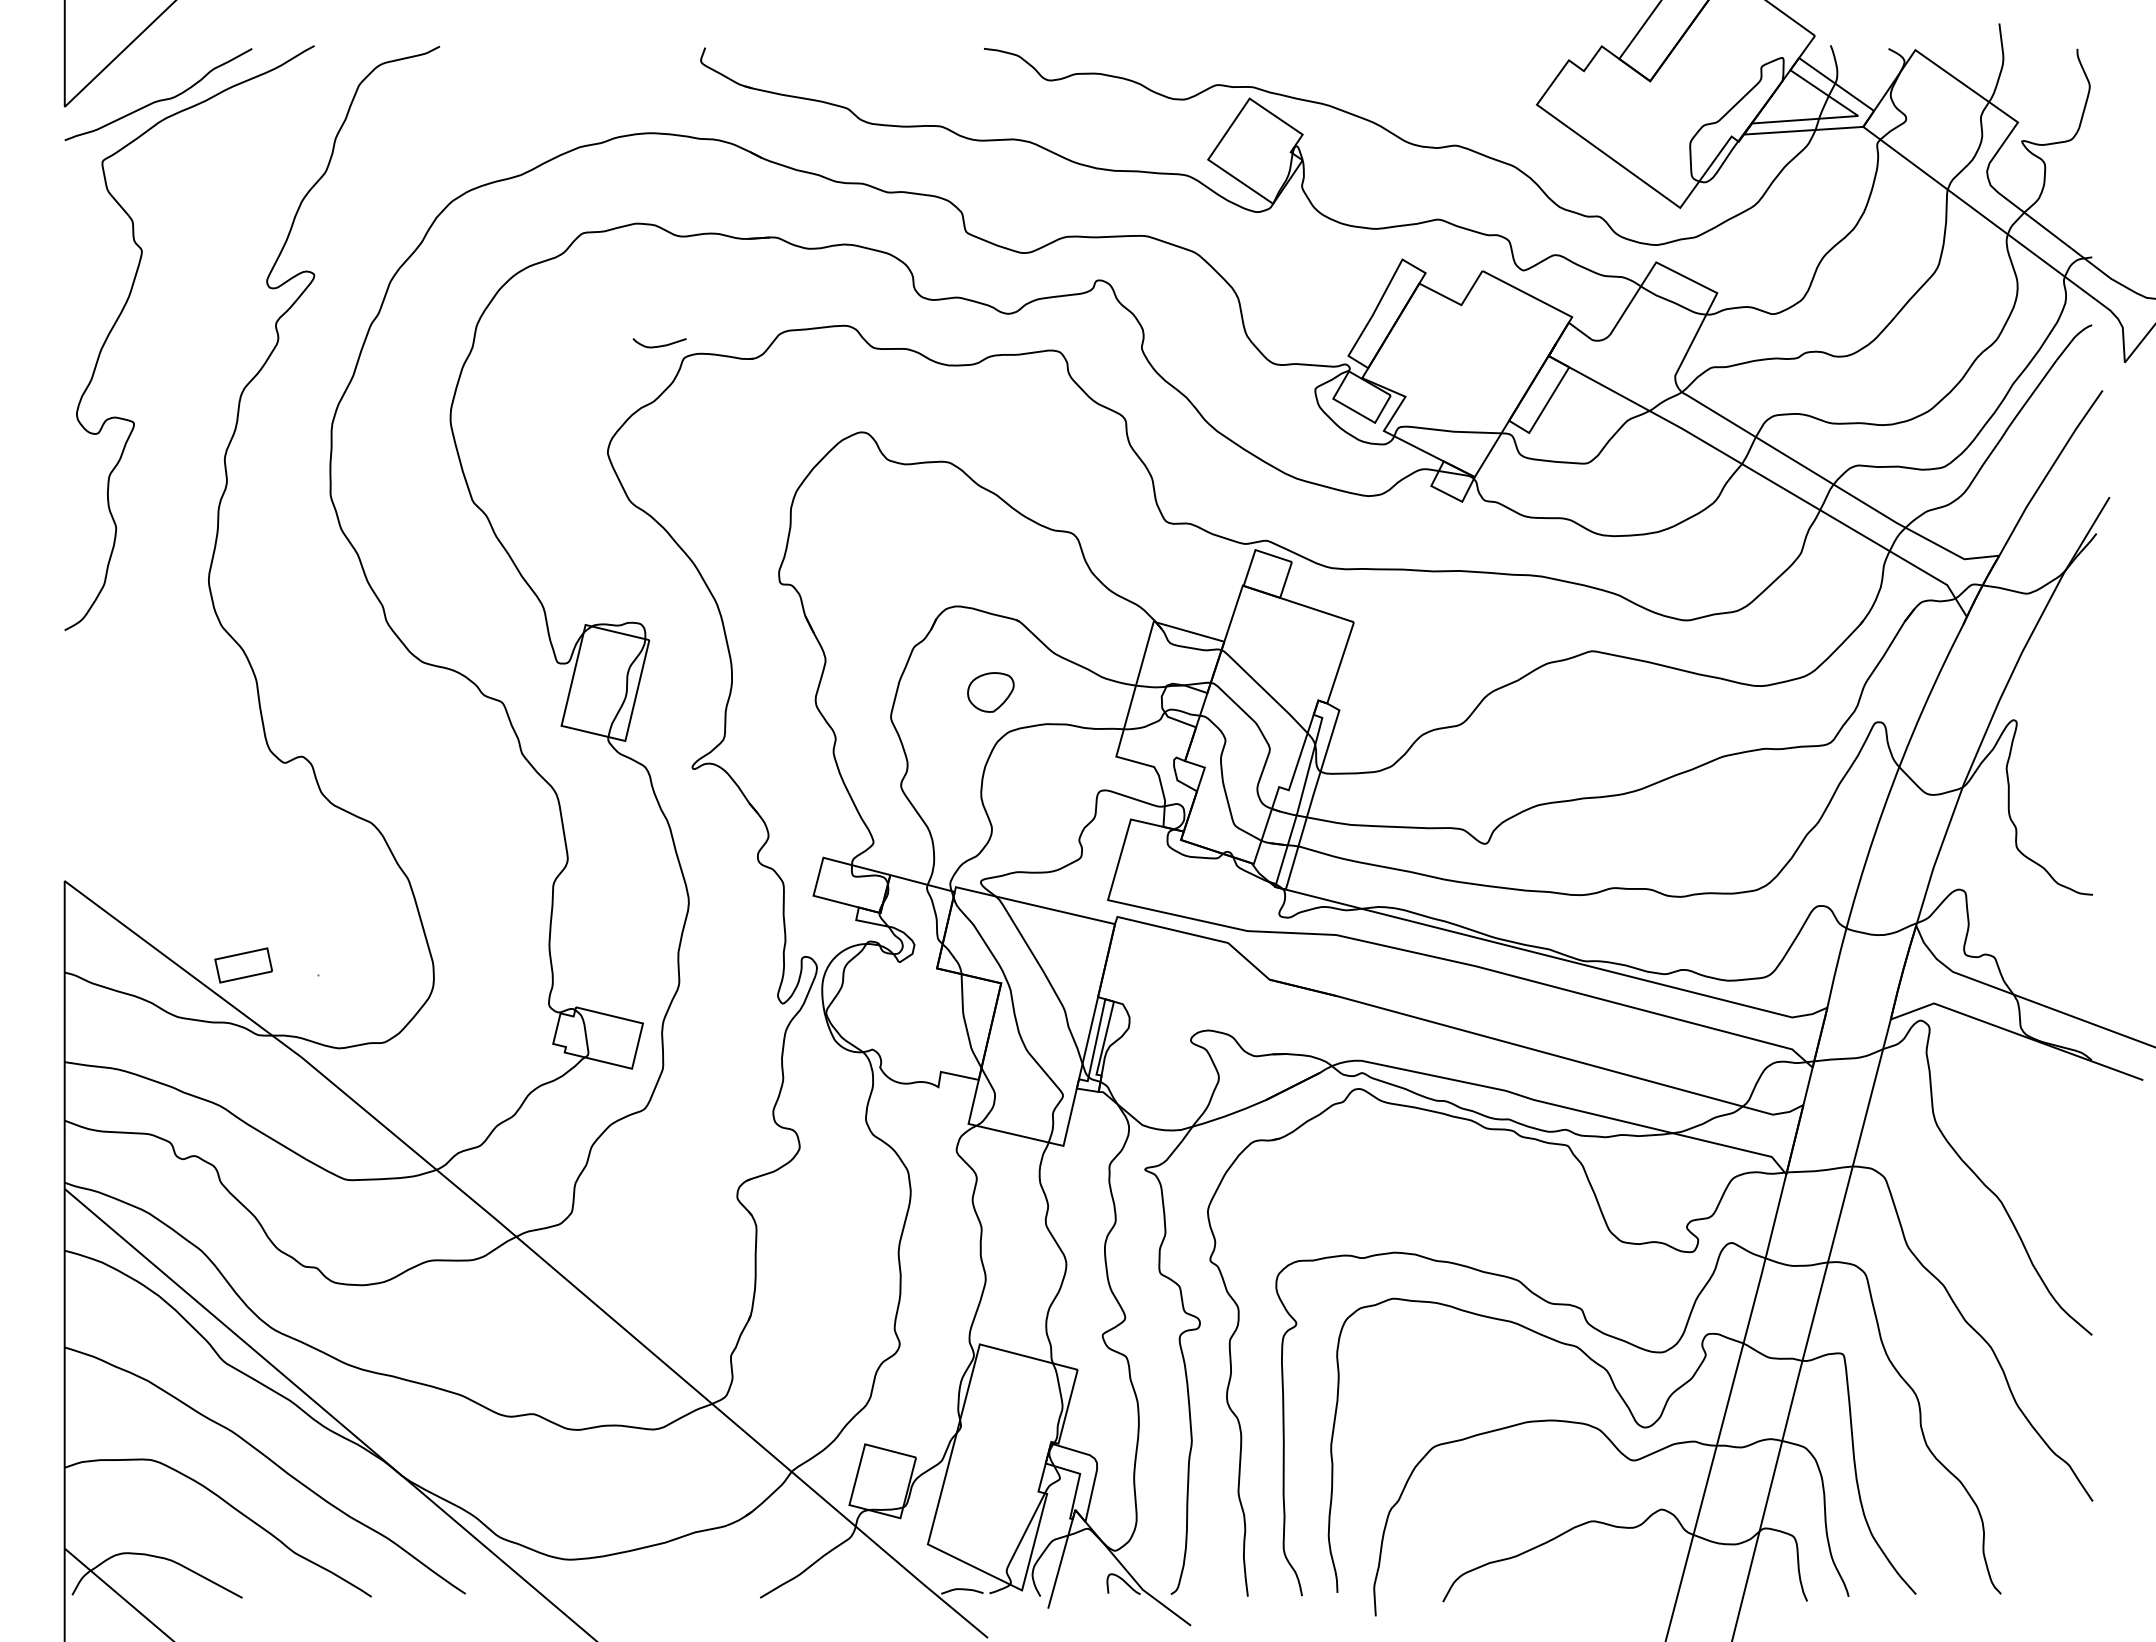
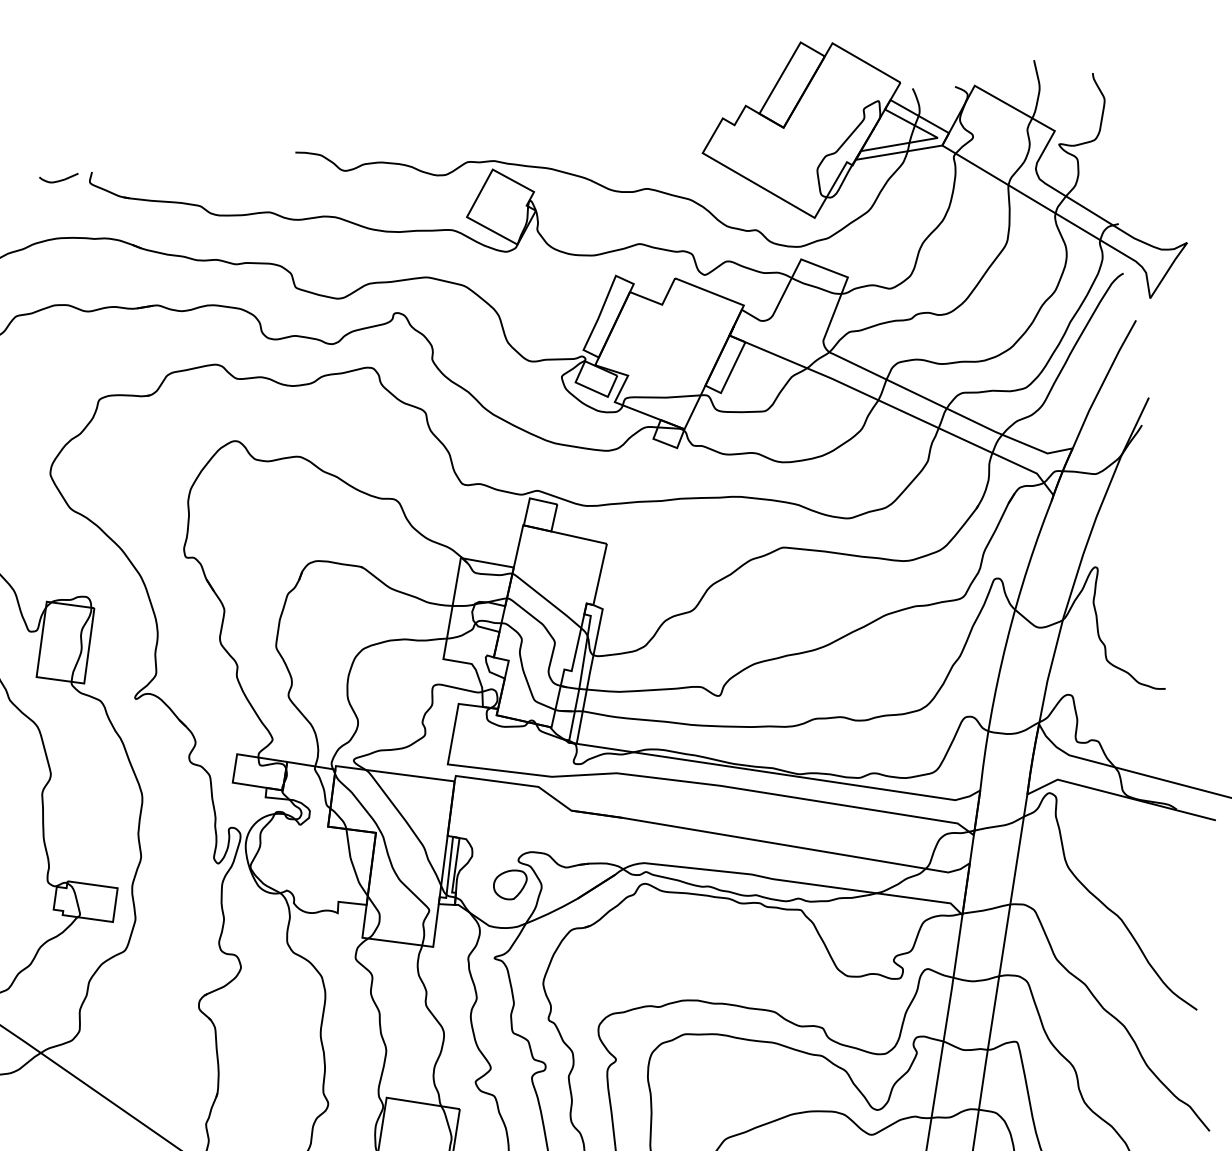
curve: (659, 345) -> (59, 180), moved
part: (990, 692) -> (510, 885), moved

